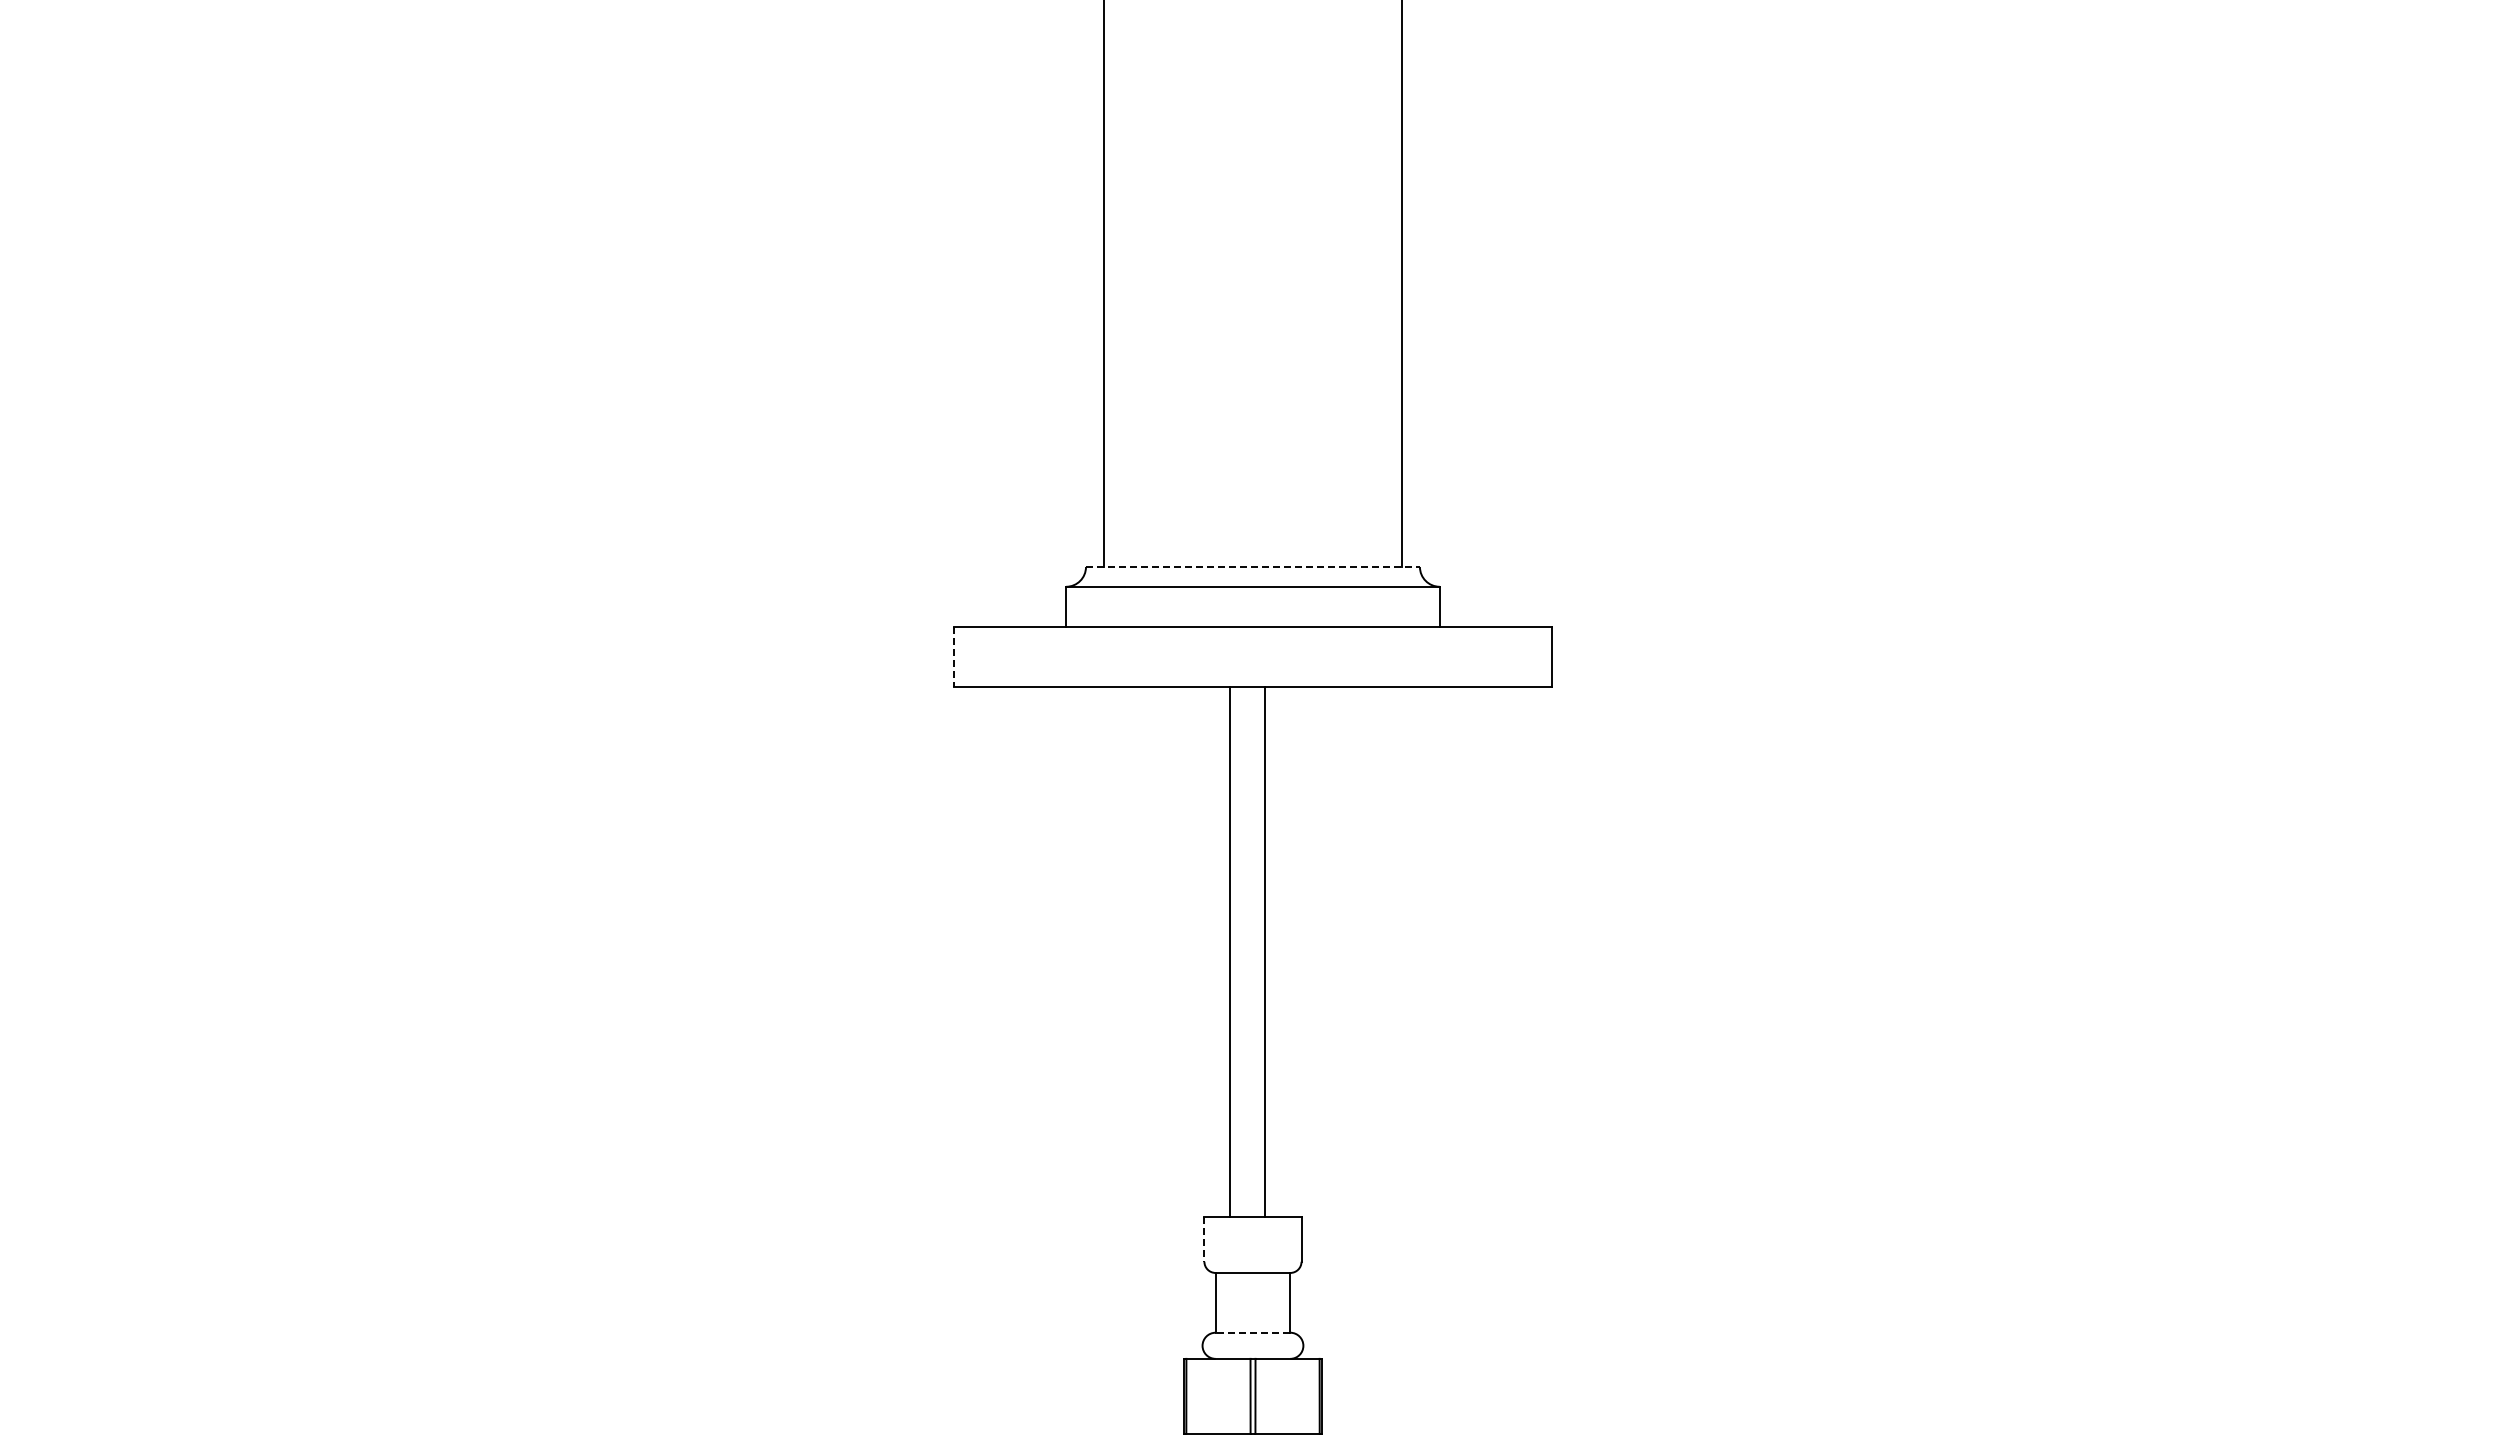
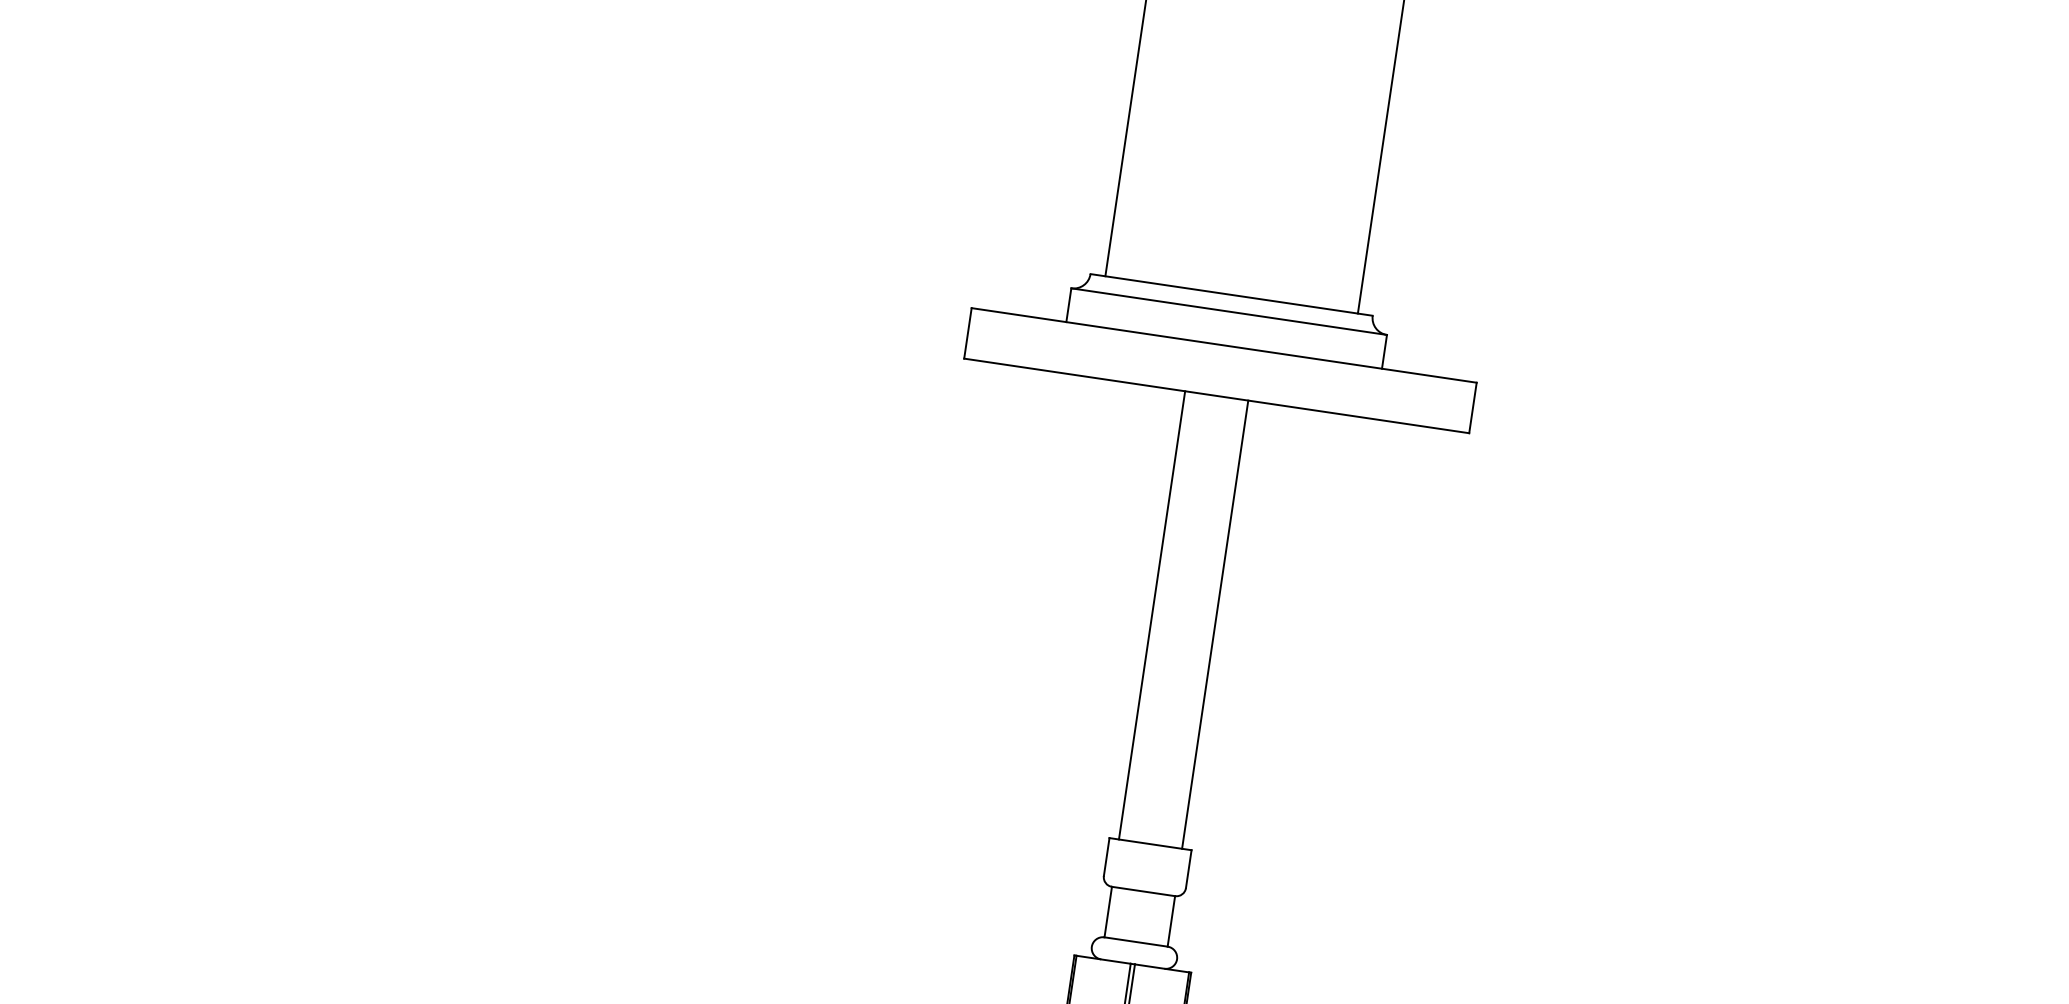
line: (1252, 567) -> (1231, 295), dashed -> solid
line: (954, 656) -> (968, 333), dashed -> solid
line: (1230, 951) -> (1215, 624), moved
line: (1264, 951) -> (1151, 615), moved
line: (1204, 1239) -> (1106, 857), dashed -> solid
line: (1252, 1332) -> (1135, 941), dashed -> solid

